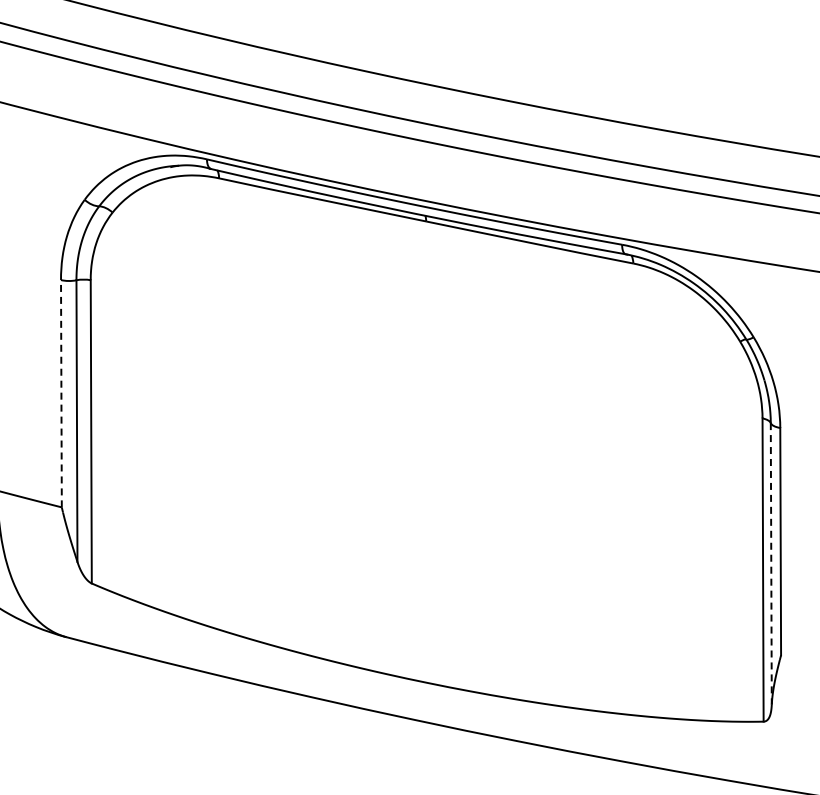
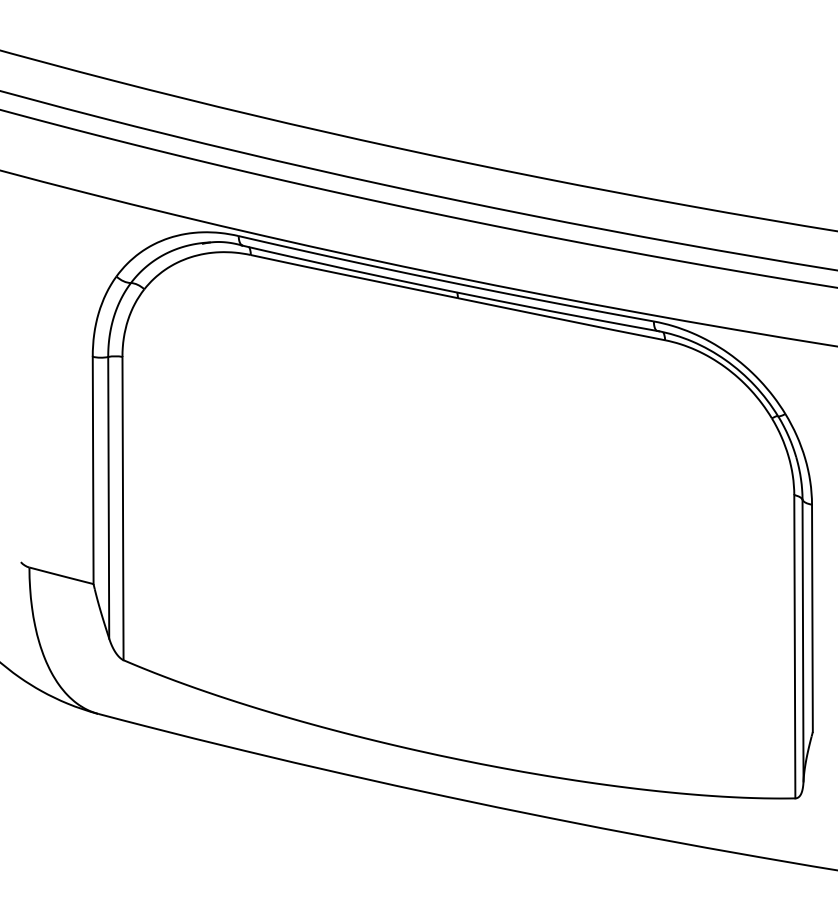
line: (61, 393) -> (93, 470), dashed -> solid
line: (771, 563) -> (803, 640), dashed -> solid

